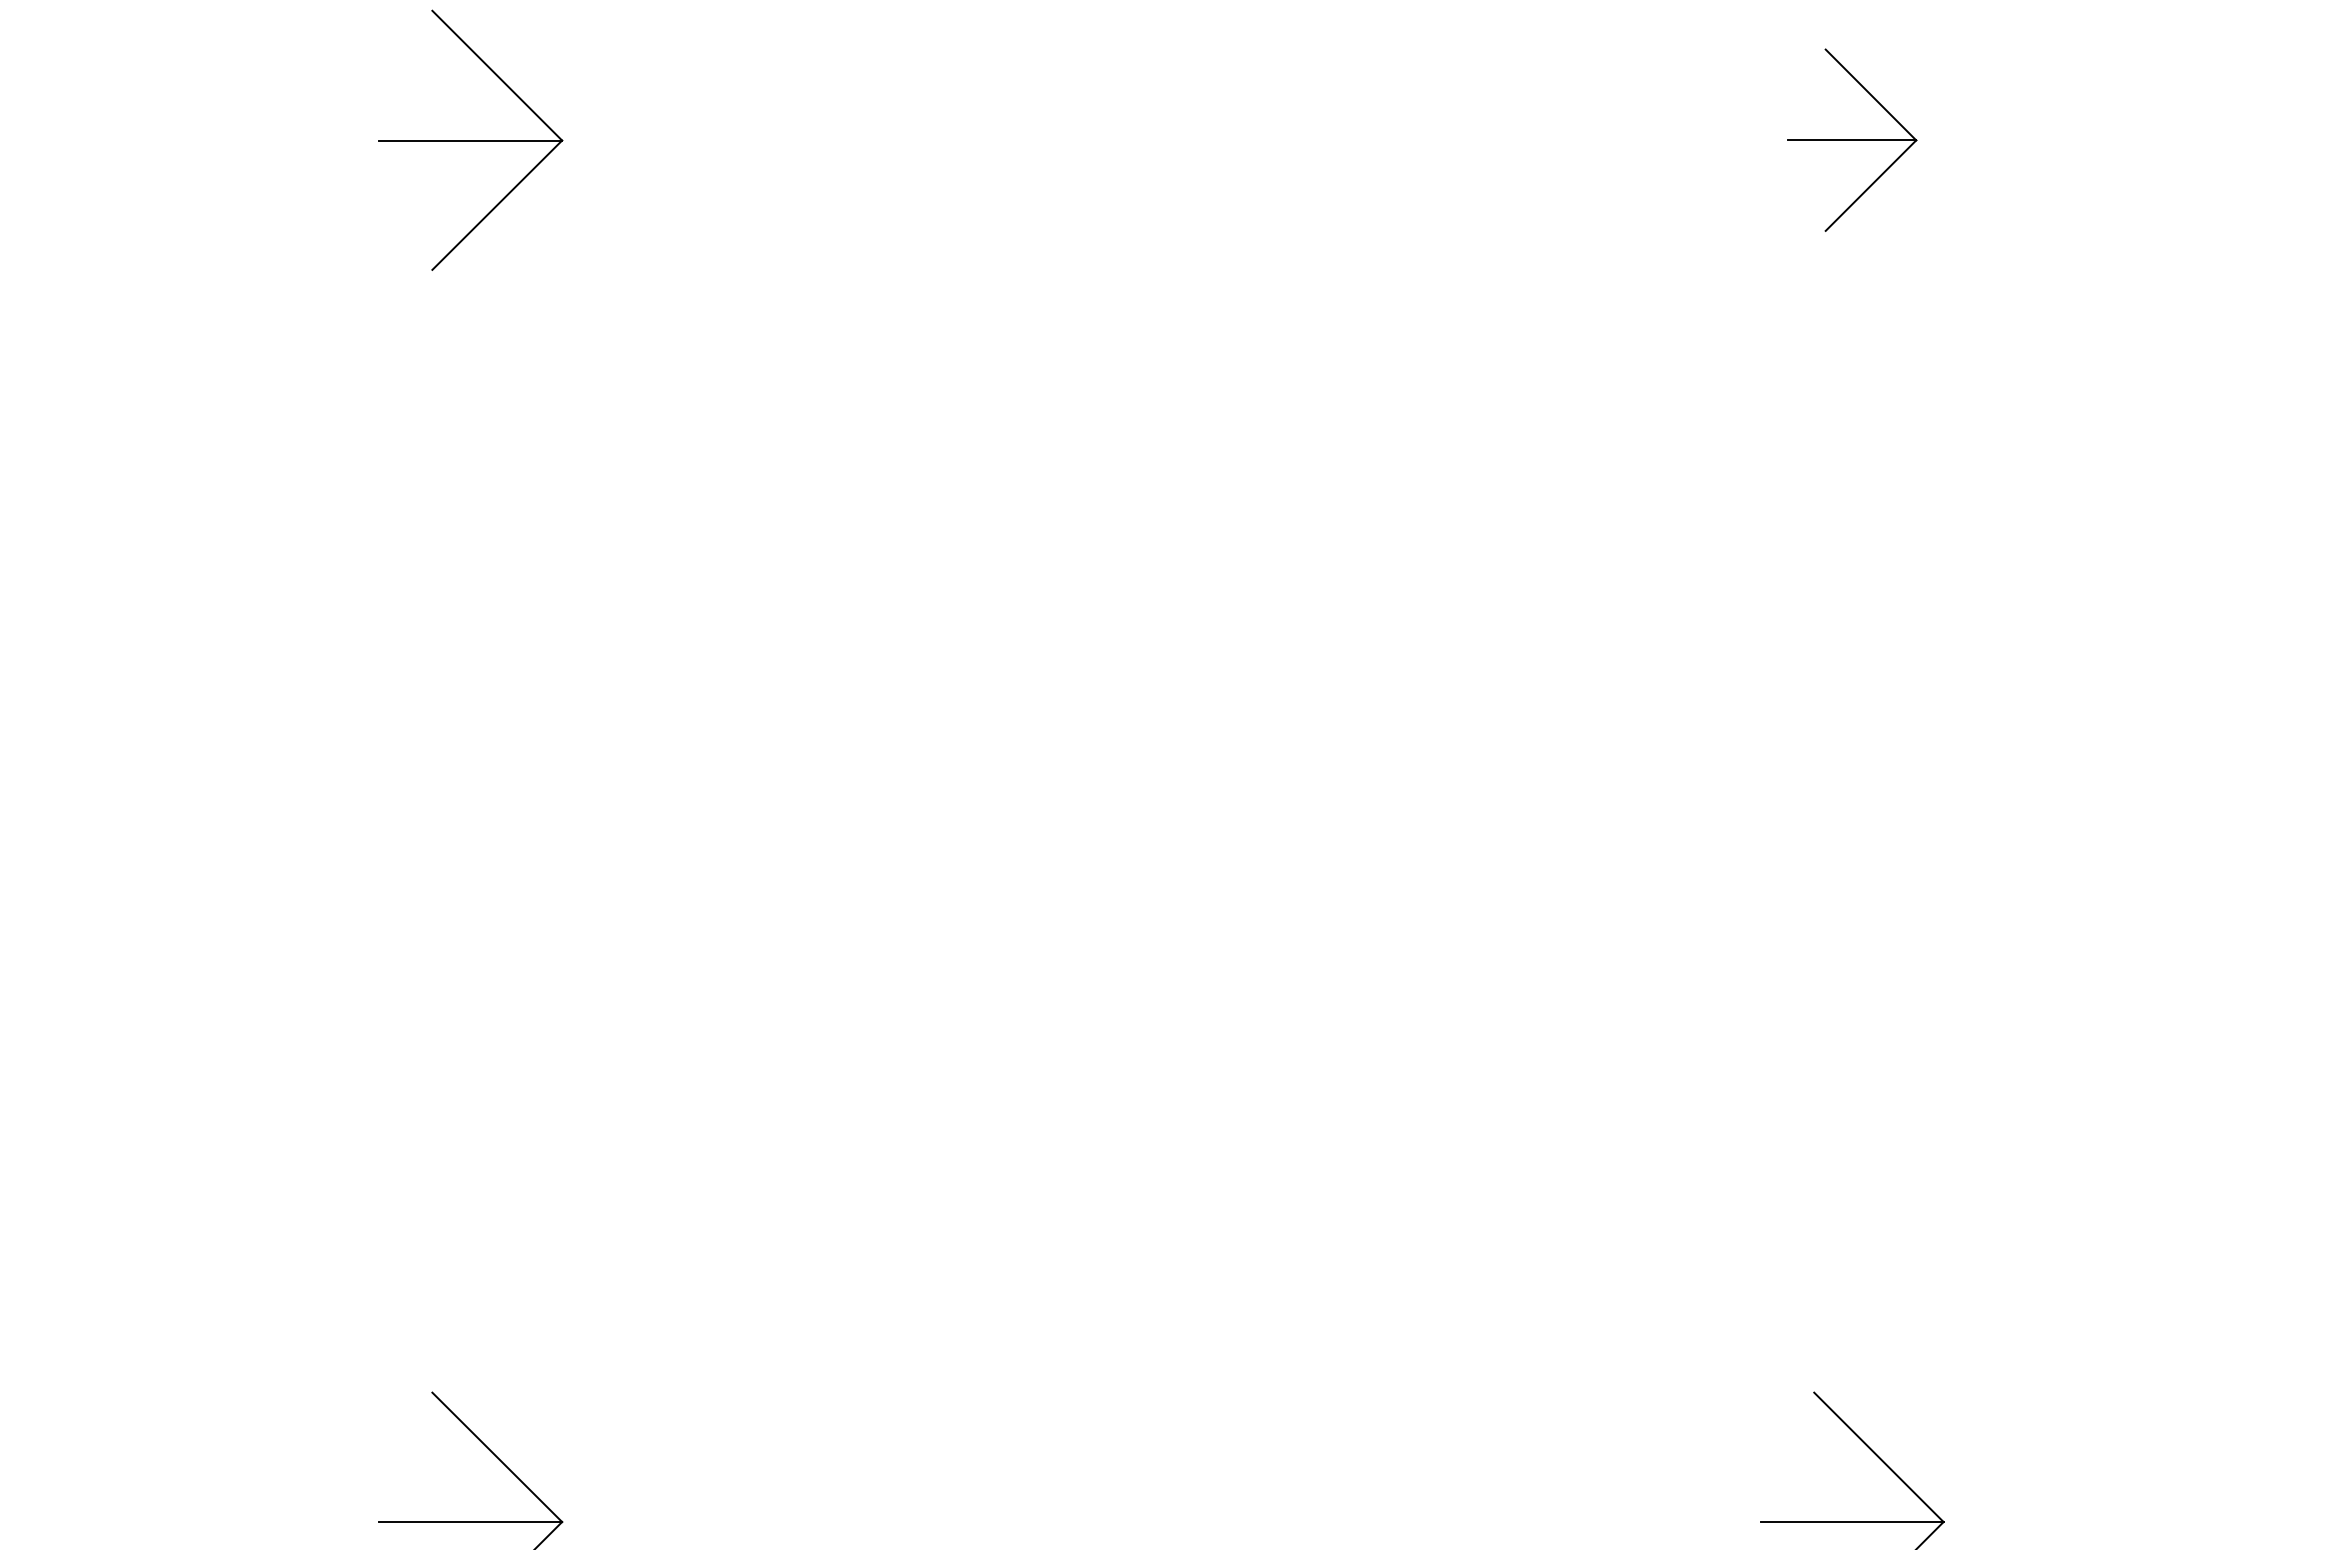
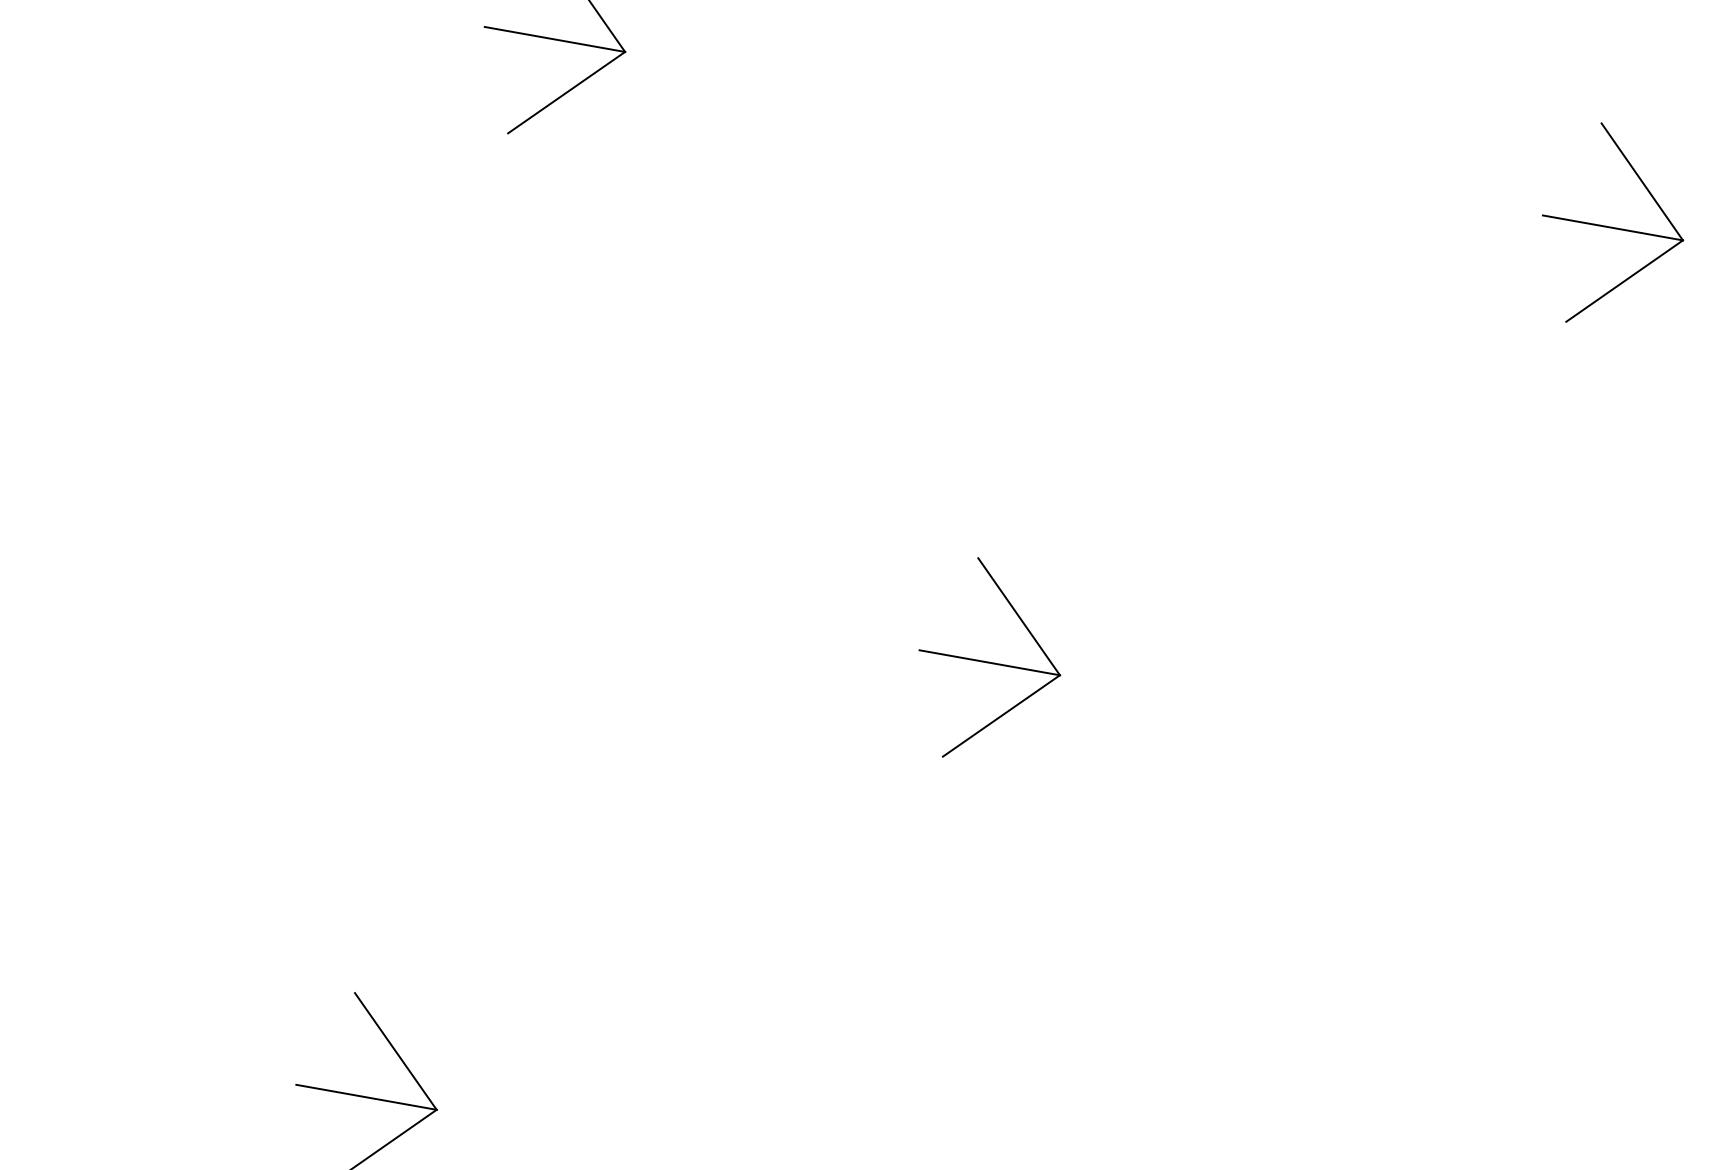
part: (1852, 139) -> (1613, 227), size x1.43
part: (1161, 830) -> (989, 662), added

